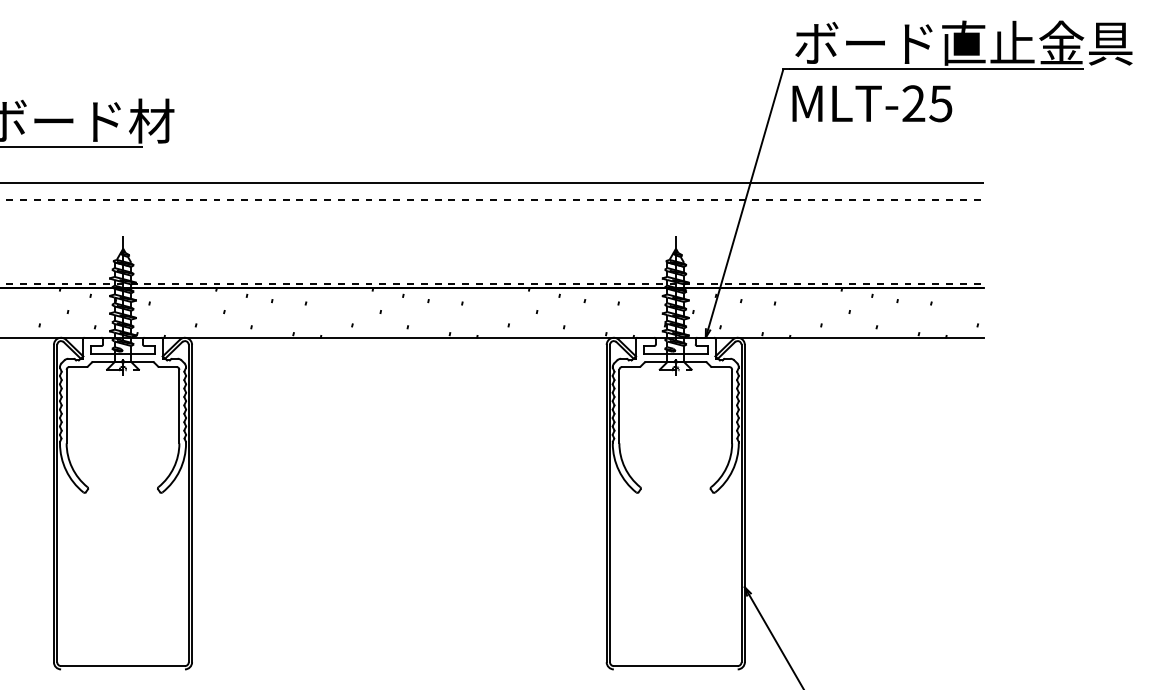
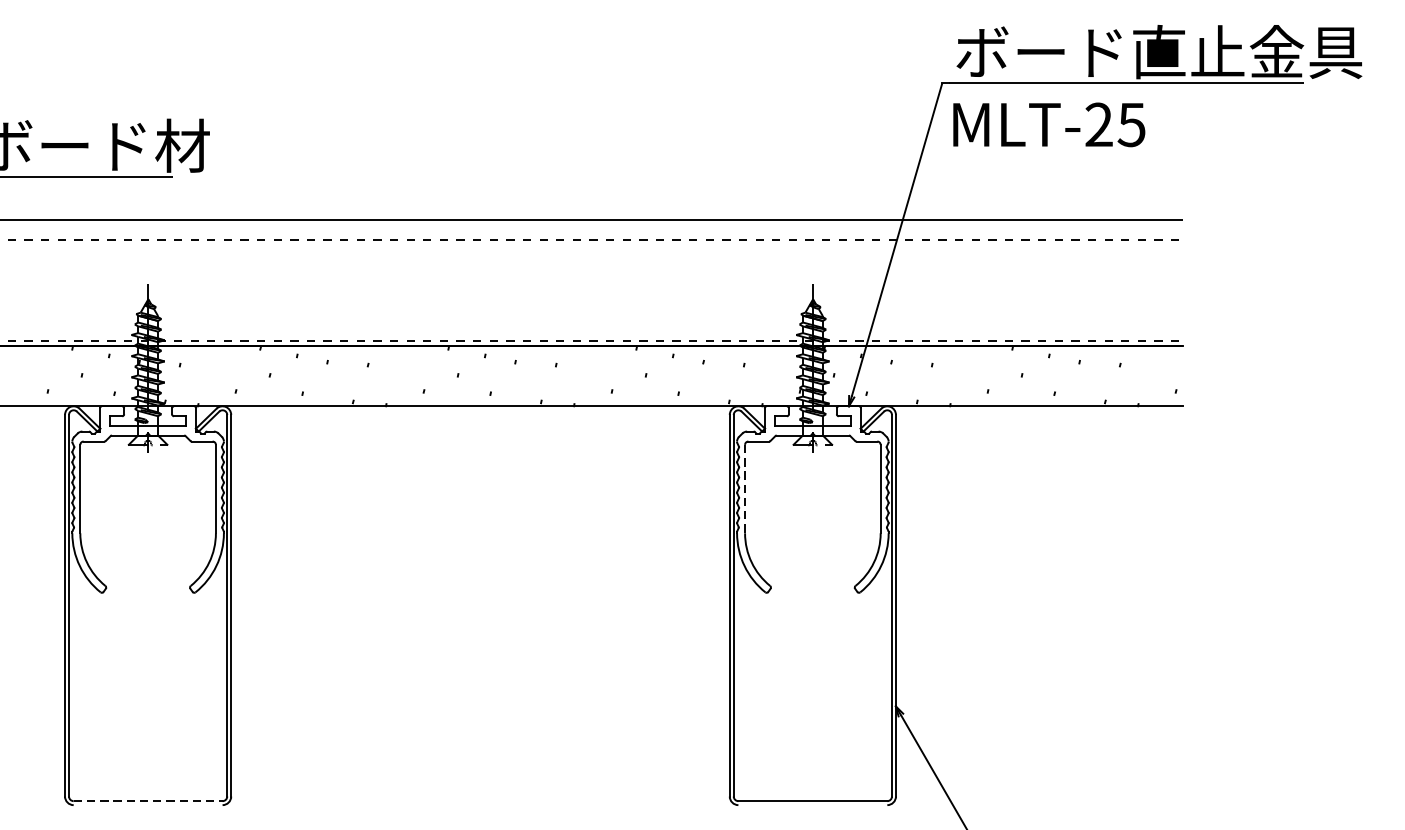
line: (619, 406) -> (745, 488), solid -> dashed
line: (123, 666) -> (148, 801), solid -> dashed

